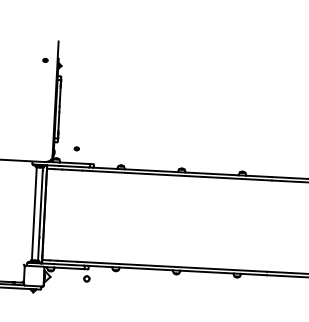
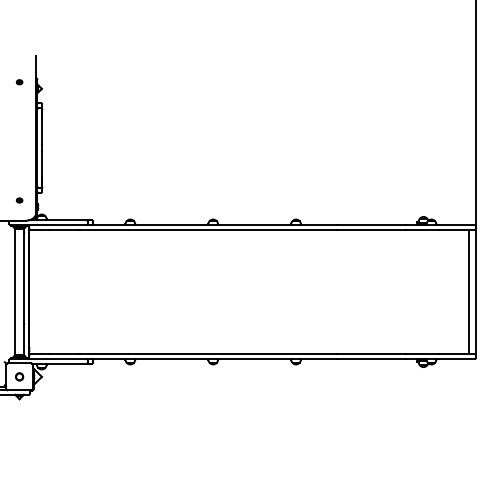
part: (76, 148) -> (19, 200), moved
part: (86, 278) -> (19, 376), moved

